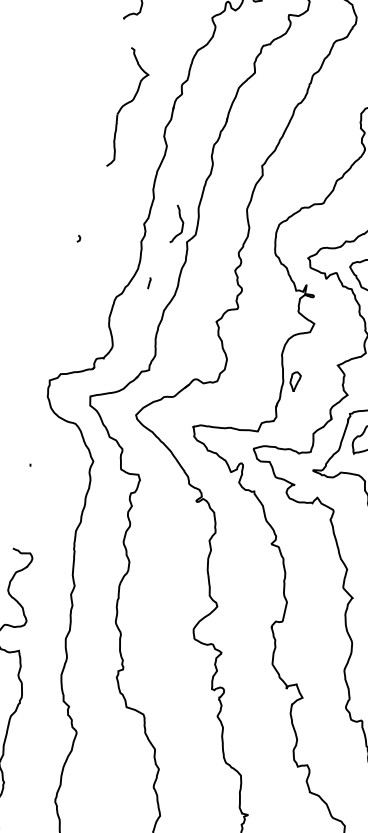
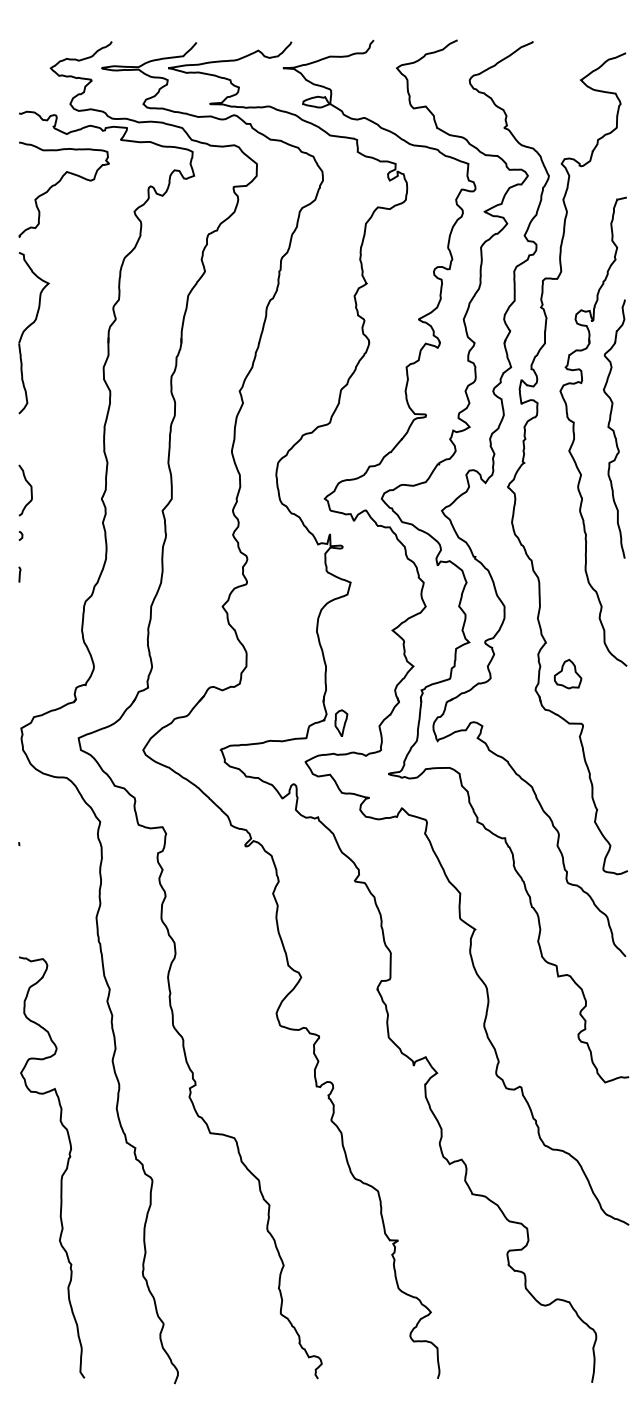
part: (127, 104) -> (29, 327), moved
curve: (182, 225) -> (30, 490), moved
line: (149, 283) -> (19, 574), moved
part: (295, 381) -> (341, 722), moved

